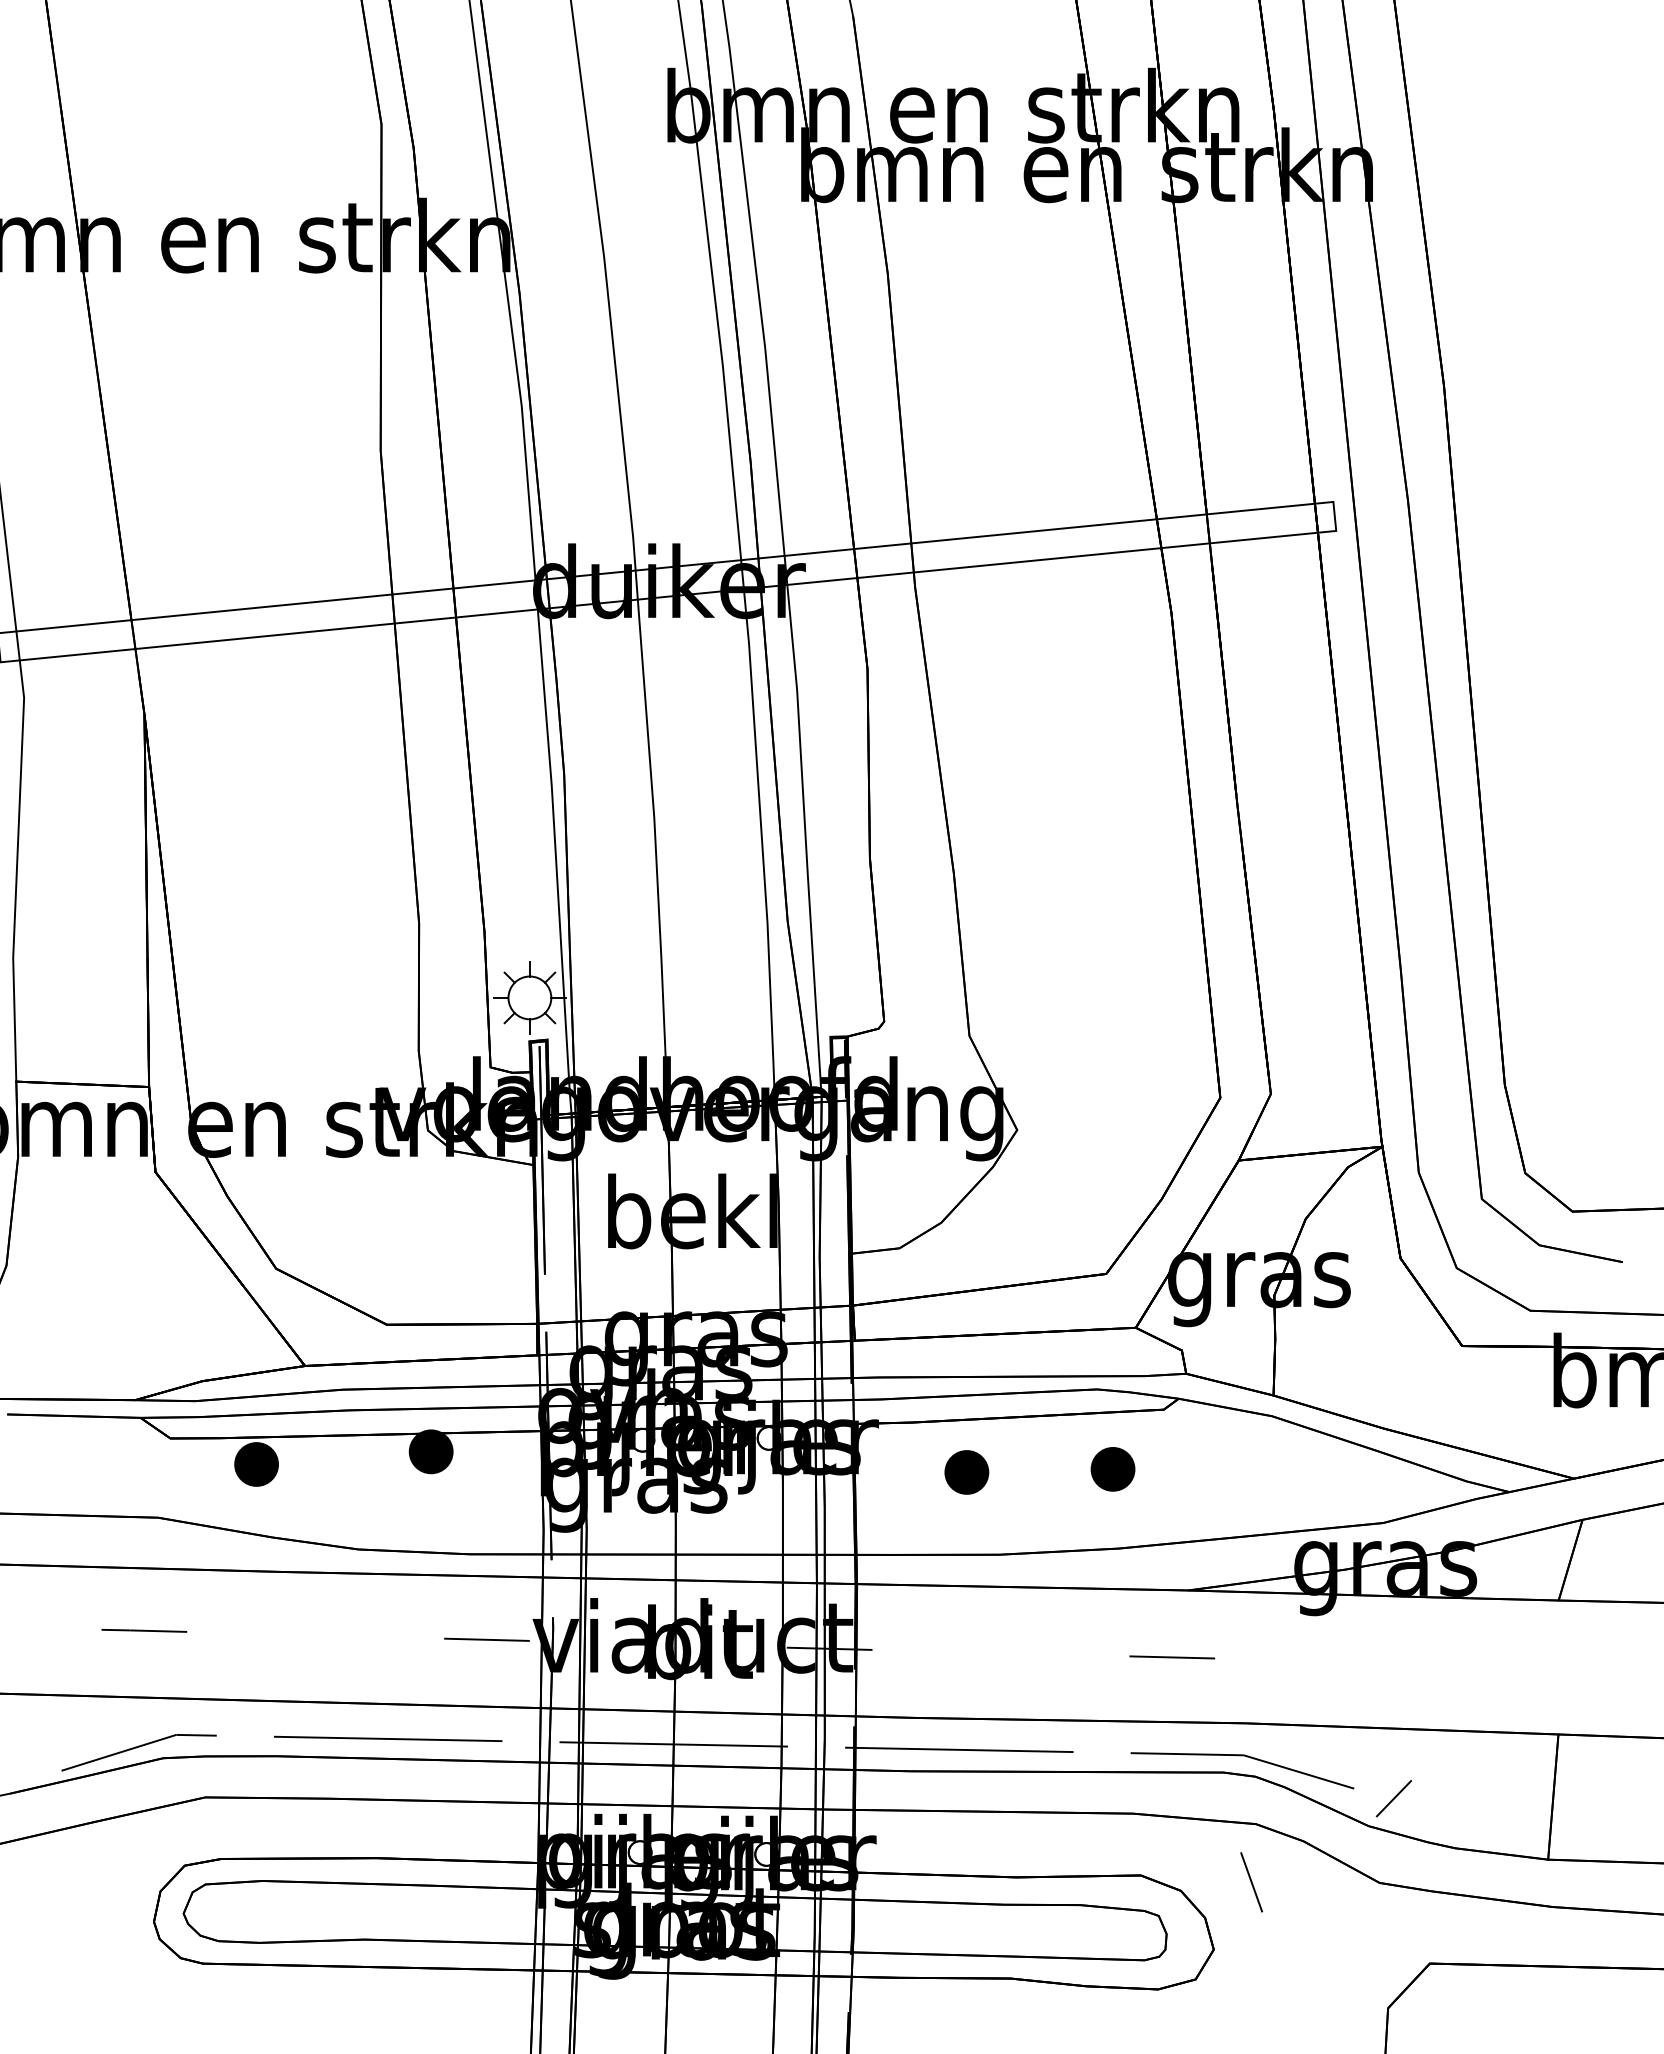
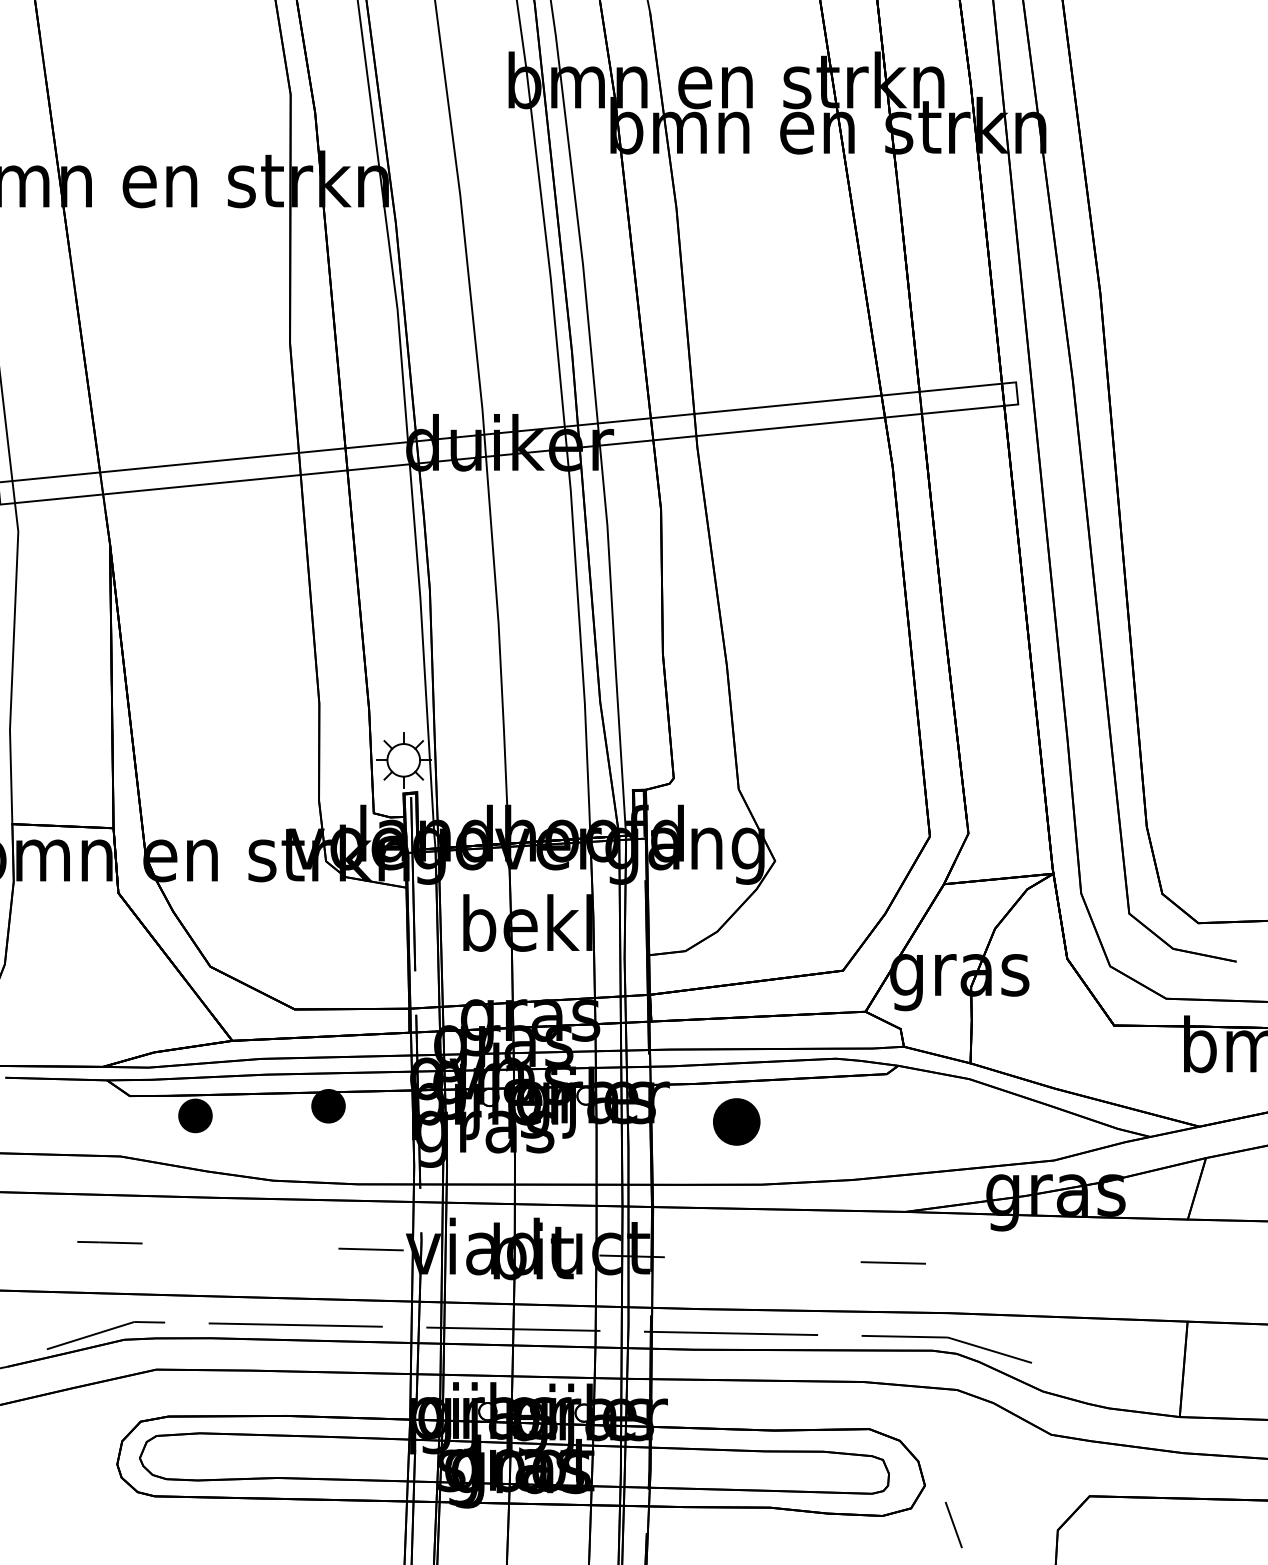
part: (1112, 1469) -> (847, 1119), removed
part: (966, 1472) -> (736, 1122), size x1.4
line: (1393, 1798) -> (1061, 1370), removed
line: (1251, 1882) -> (953, 1525), moved

